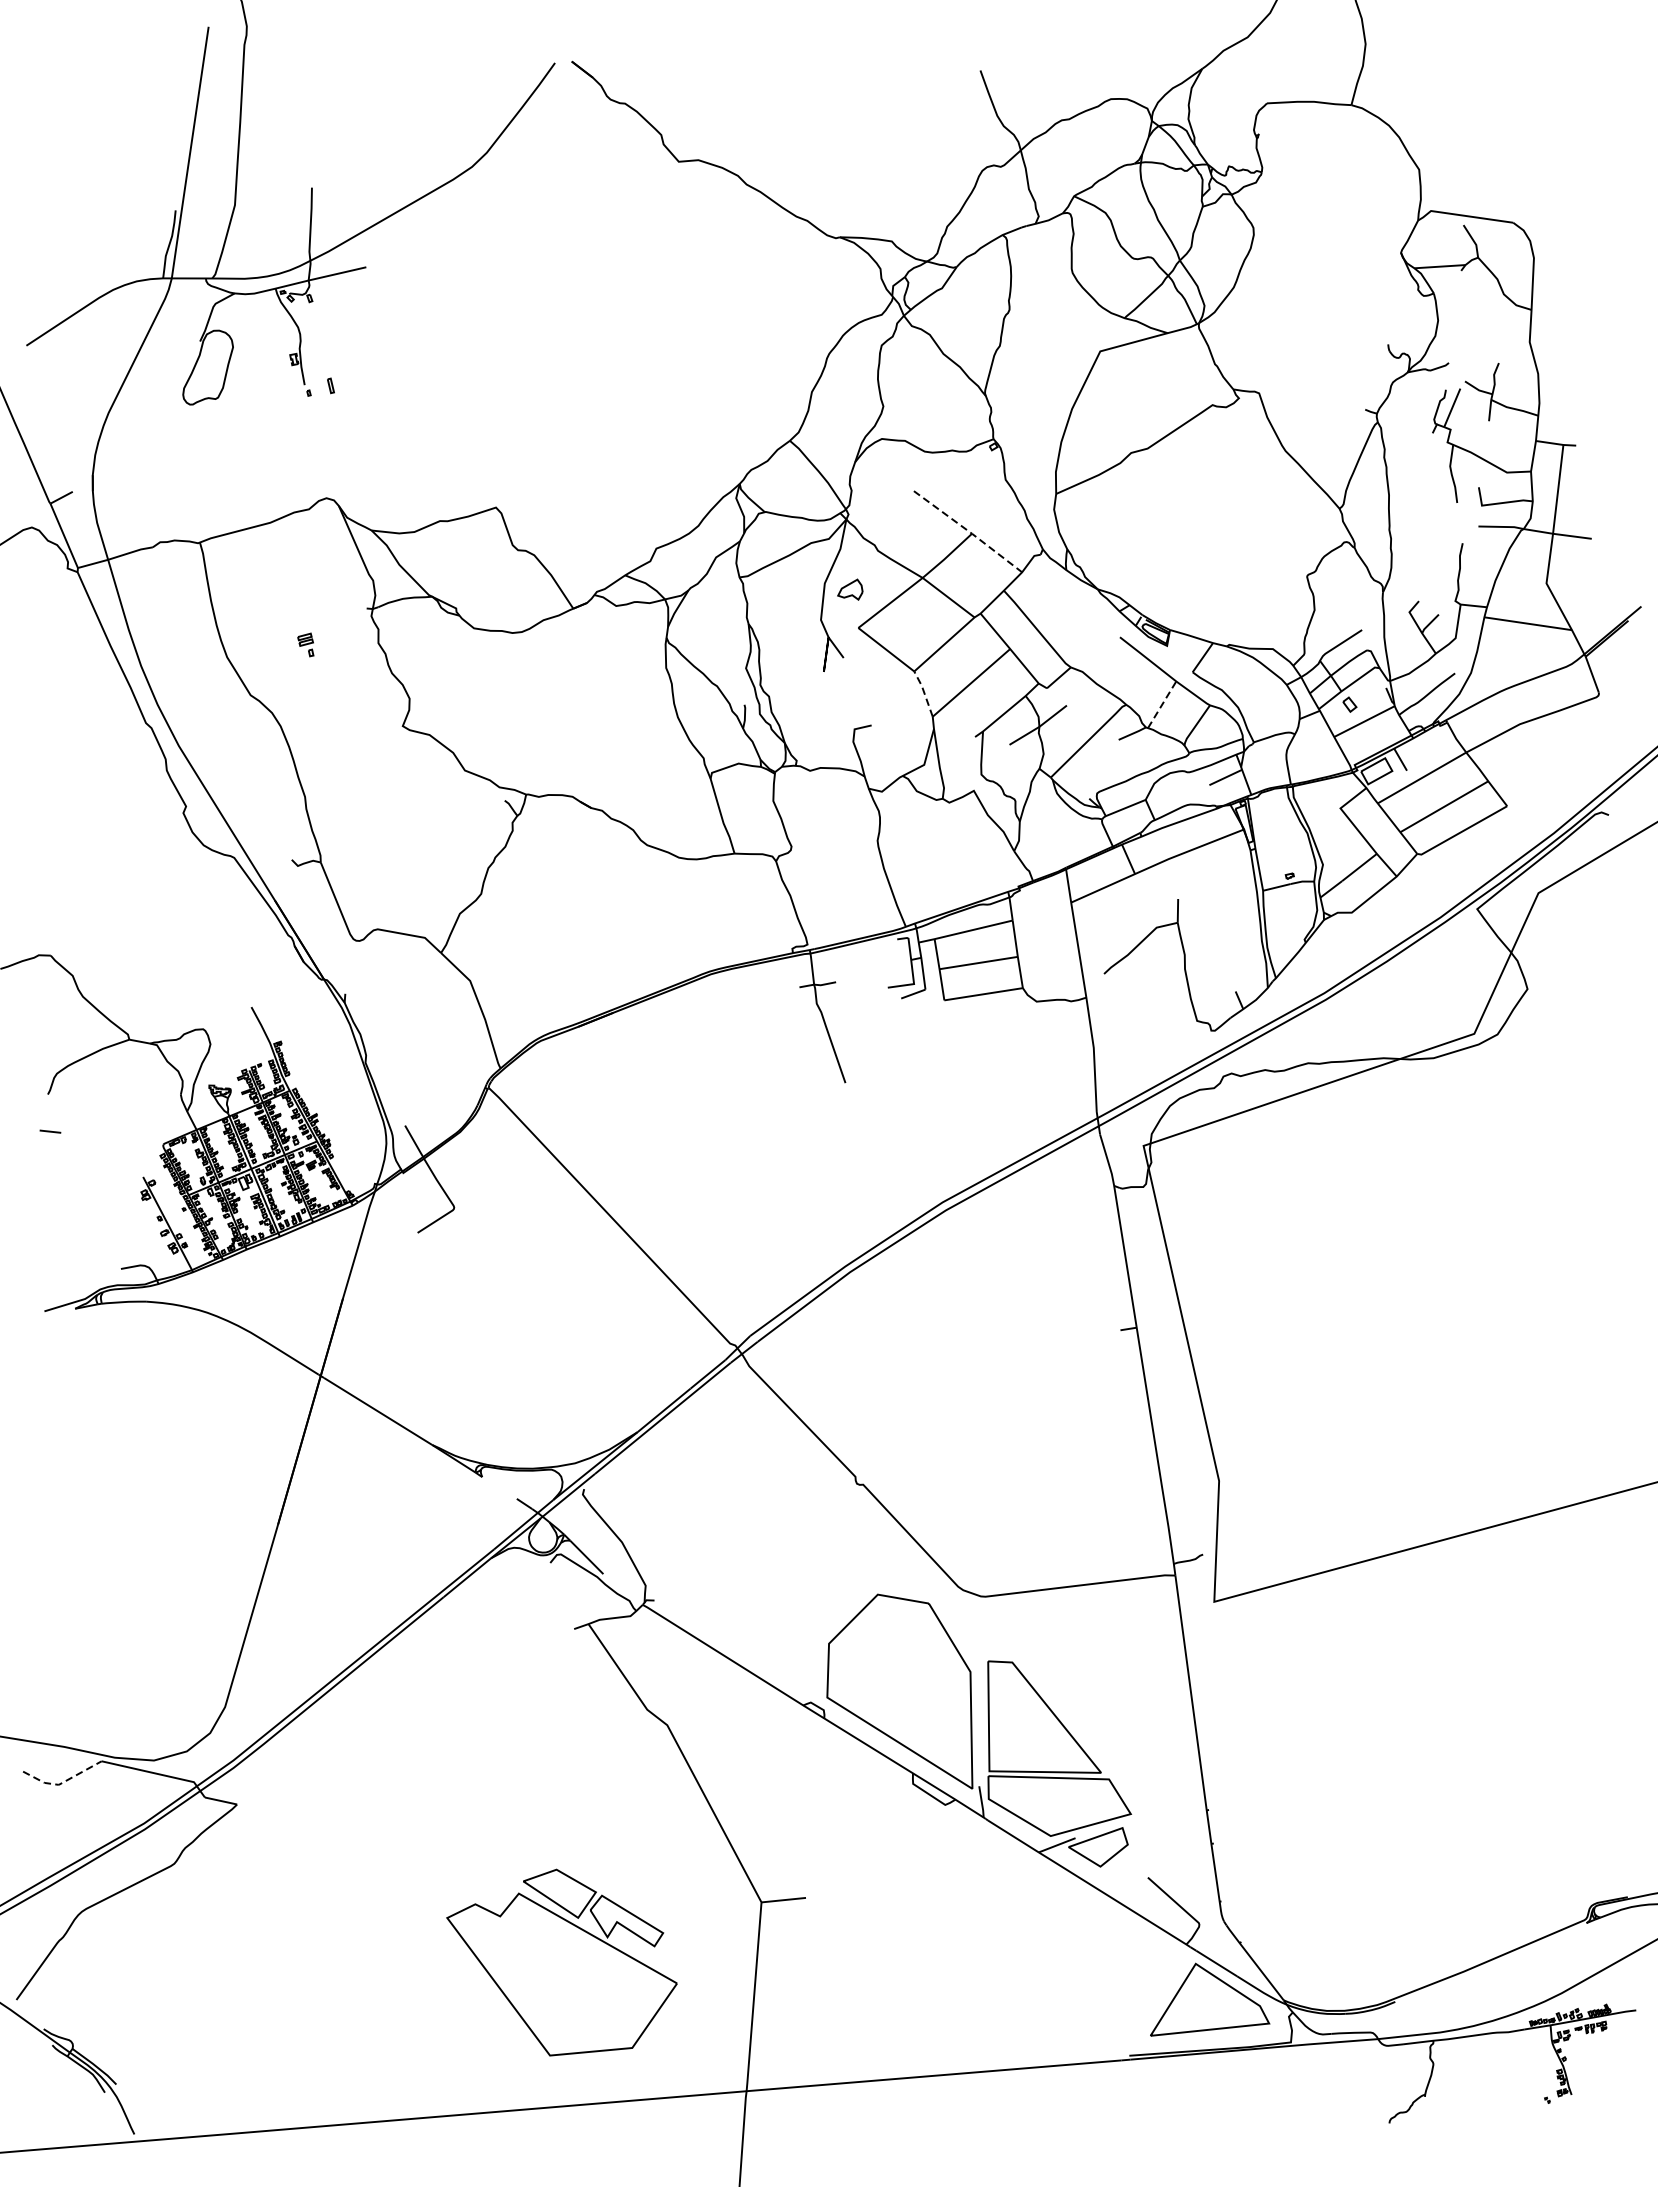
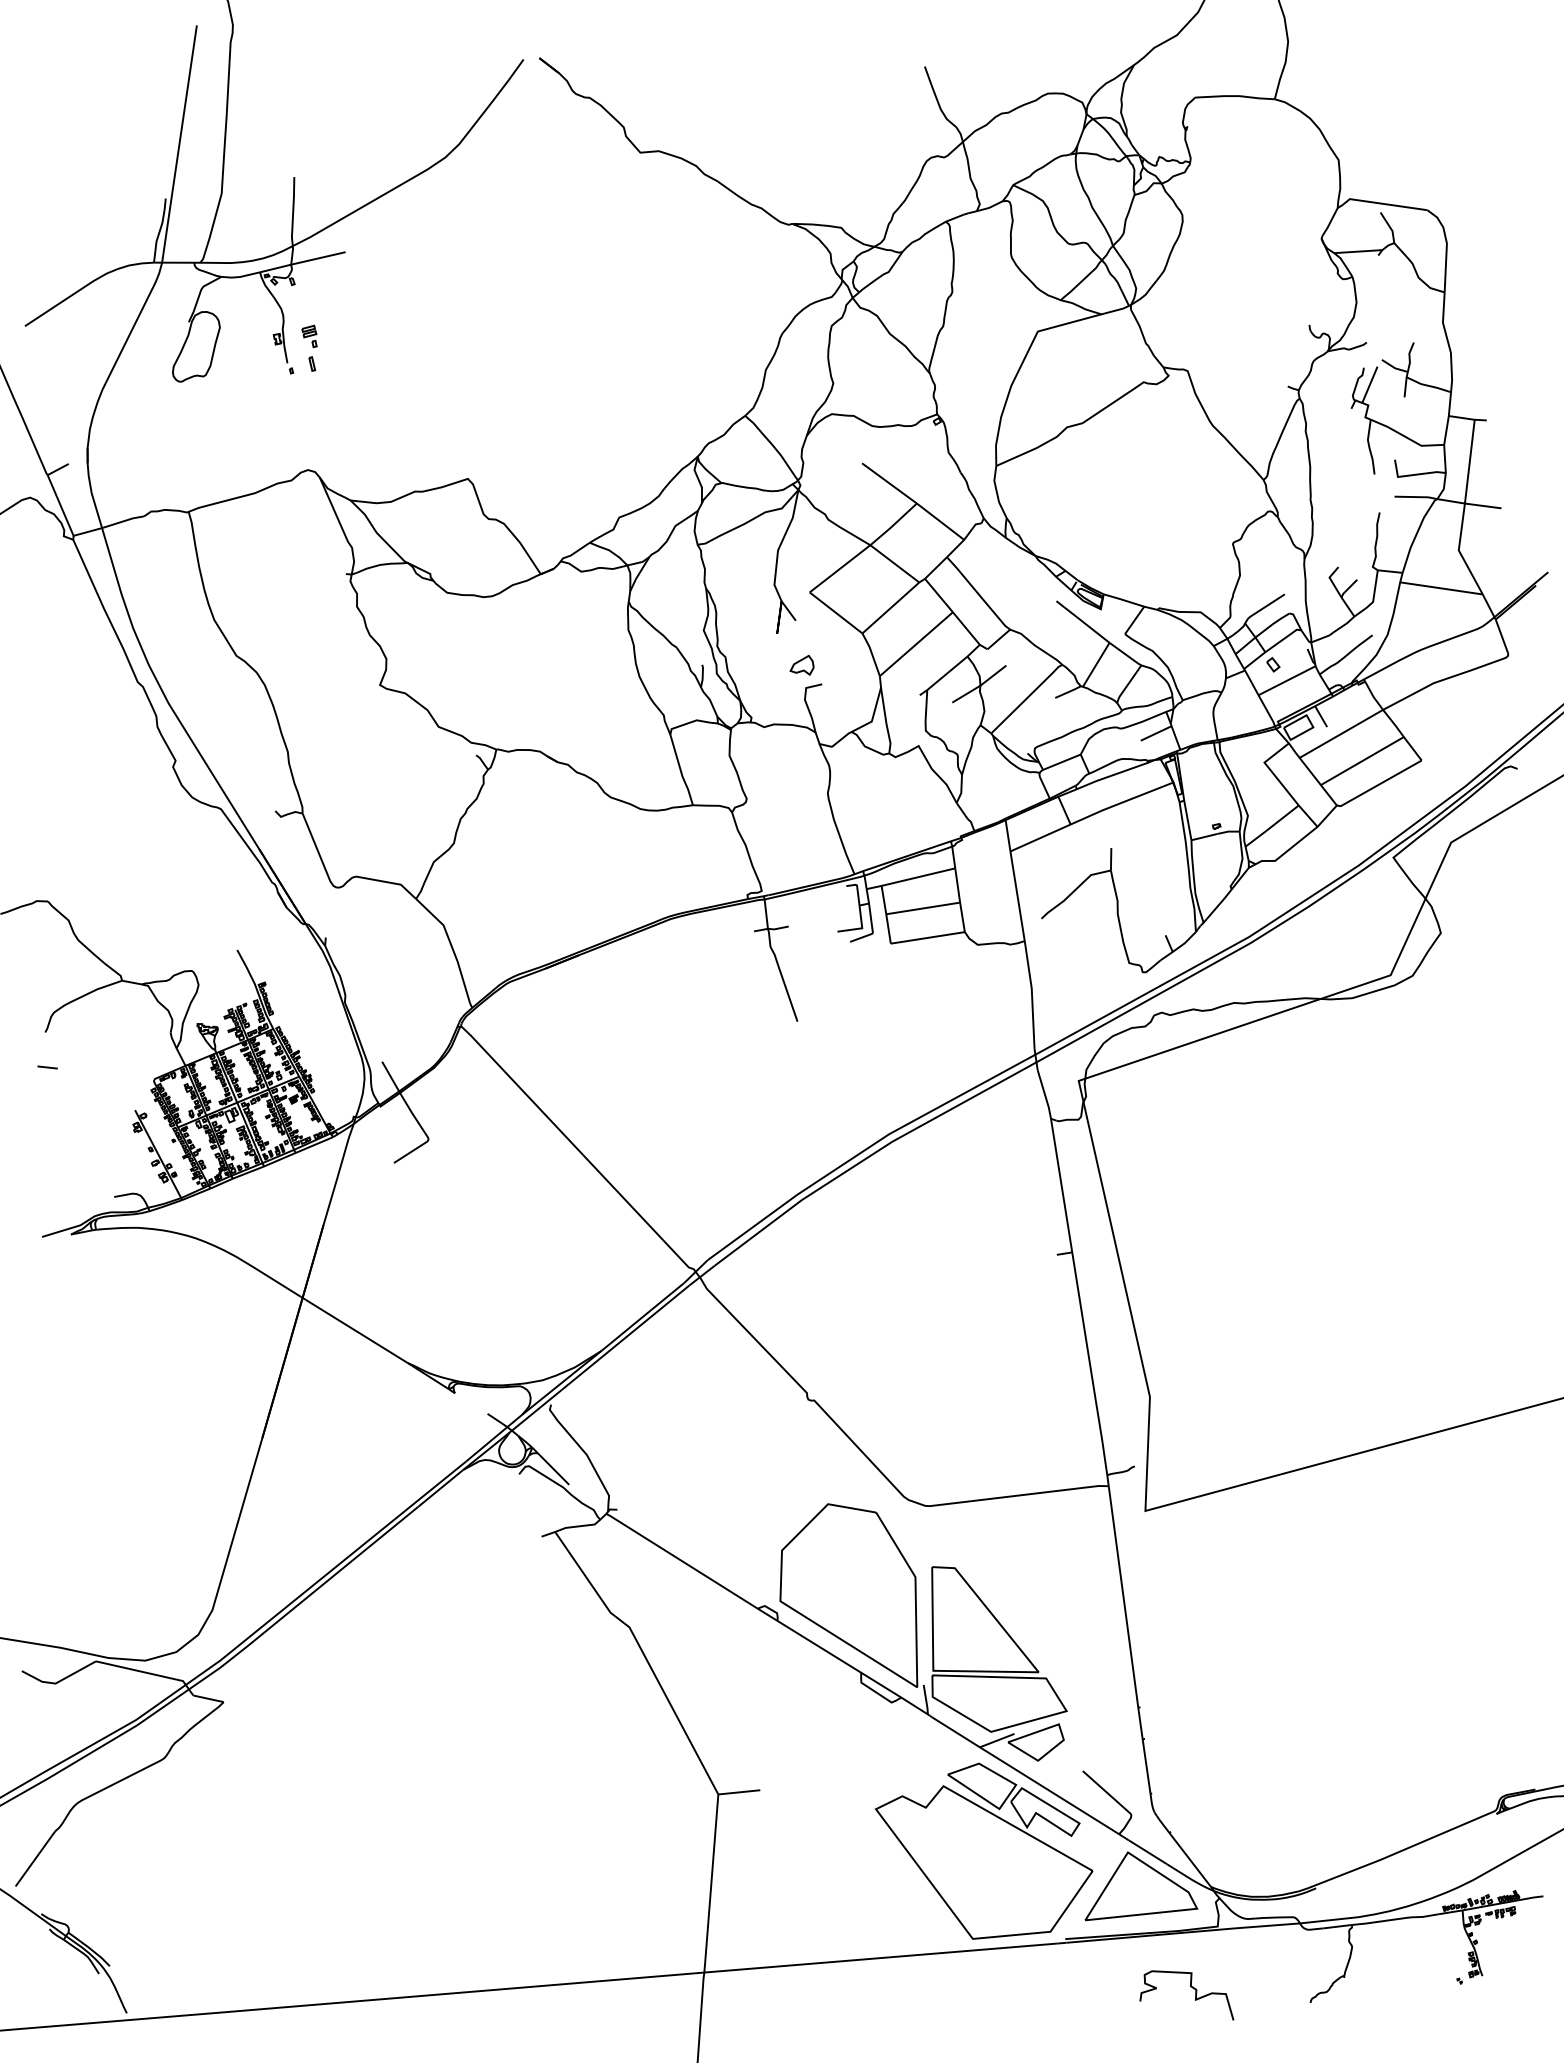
line: (969, 531) -> (914, 501), dashed -> solid
part: (849, 588) -> (801, 664), moved
part: (305, 645) -> (309, 336), moved
line: (923, 692) -> (871, 653), dashed -> solid
line: (1162, 704) -> (1096, 664), dashed -> solid
line: (63, 1782) -> (59, 1681), dashed -> solid
part: (561, 1961) -> (983, 1850), moved
curve: (1262, 2107) -> (1190, 1987), added

